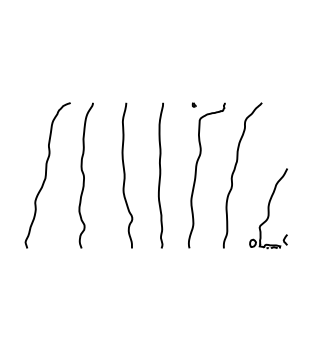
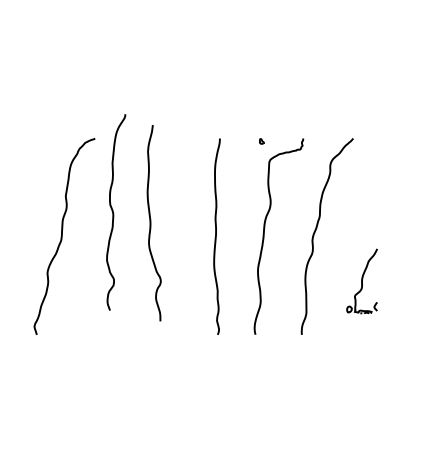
curve: (84, 175) -> (113, 212), moved
curve: (125, 175) -> (151, 223), moved
part: (268, 208) -> (362, 280), size x0.6

